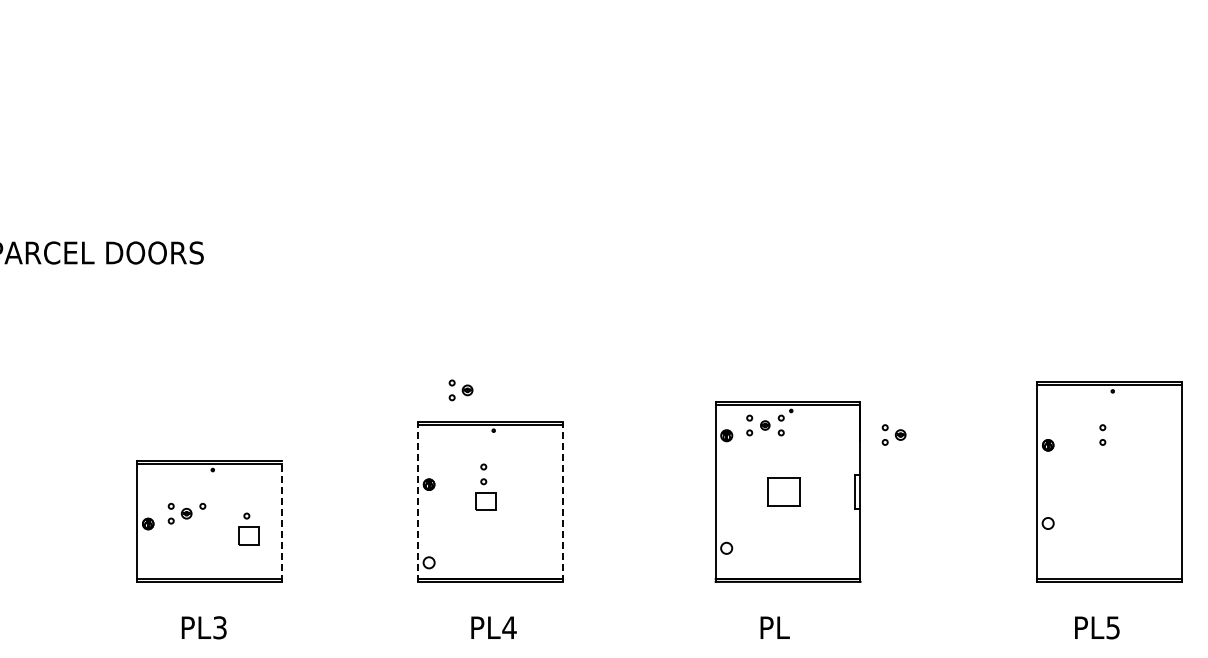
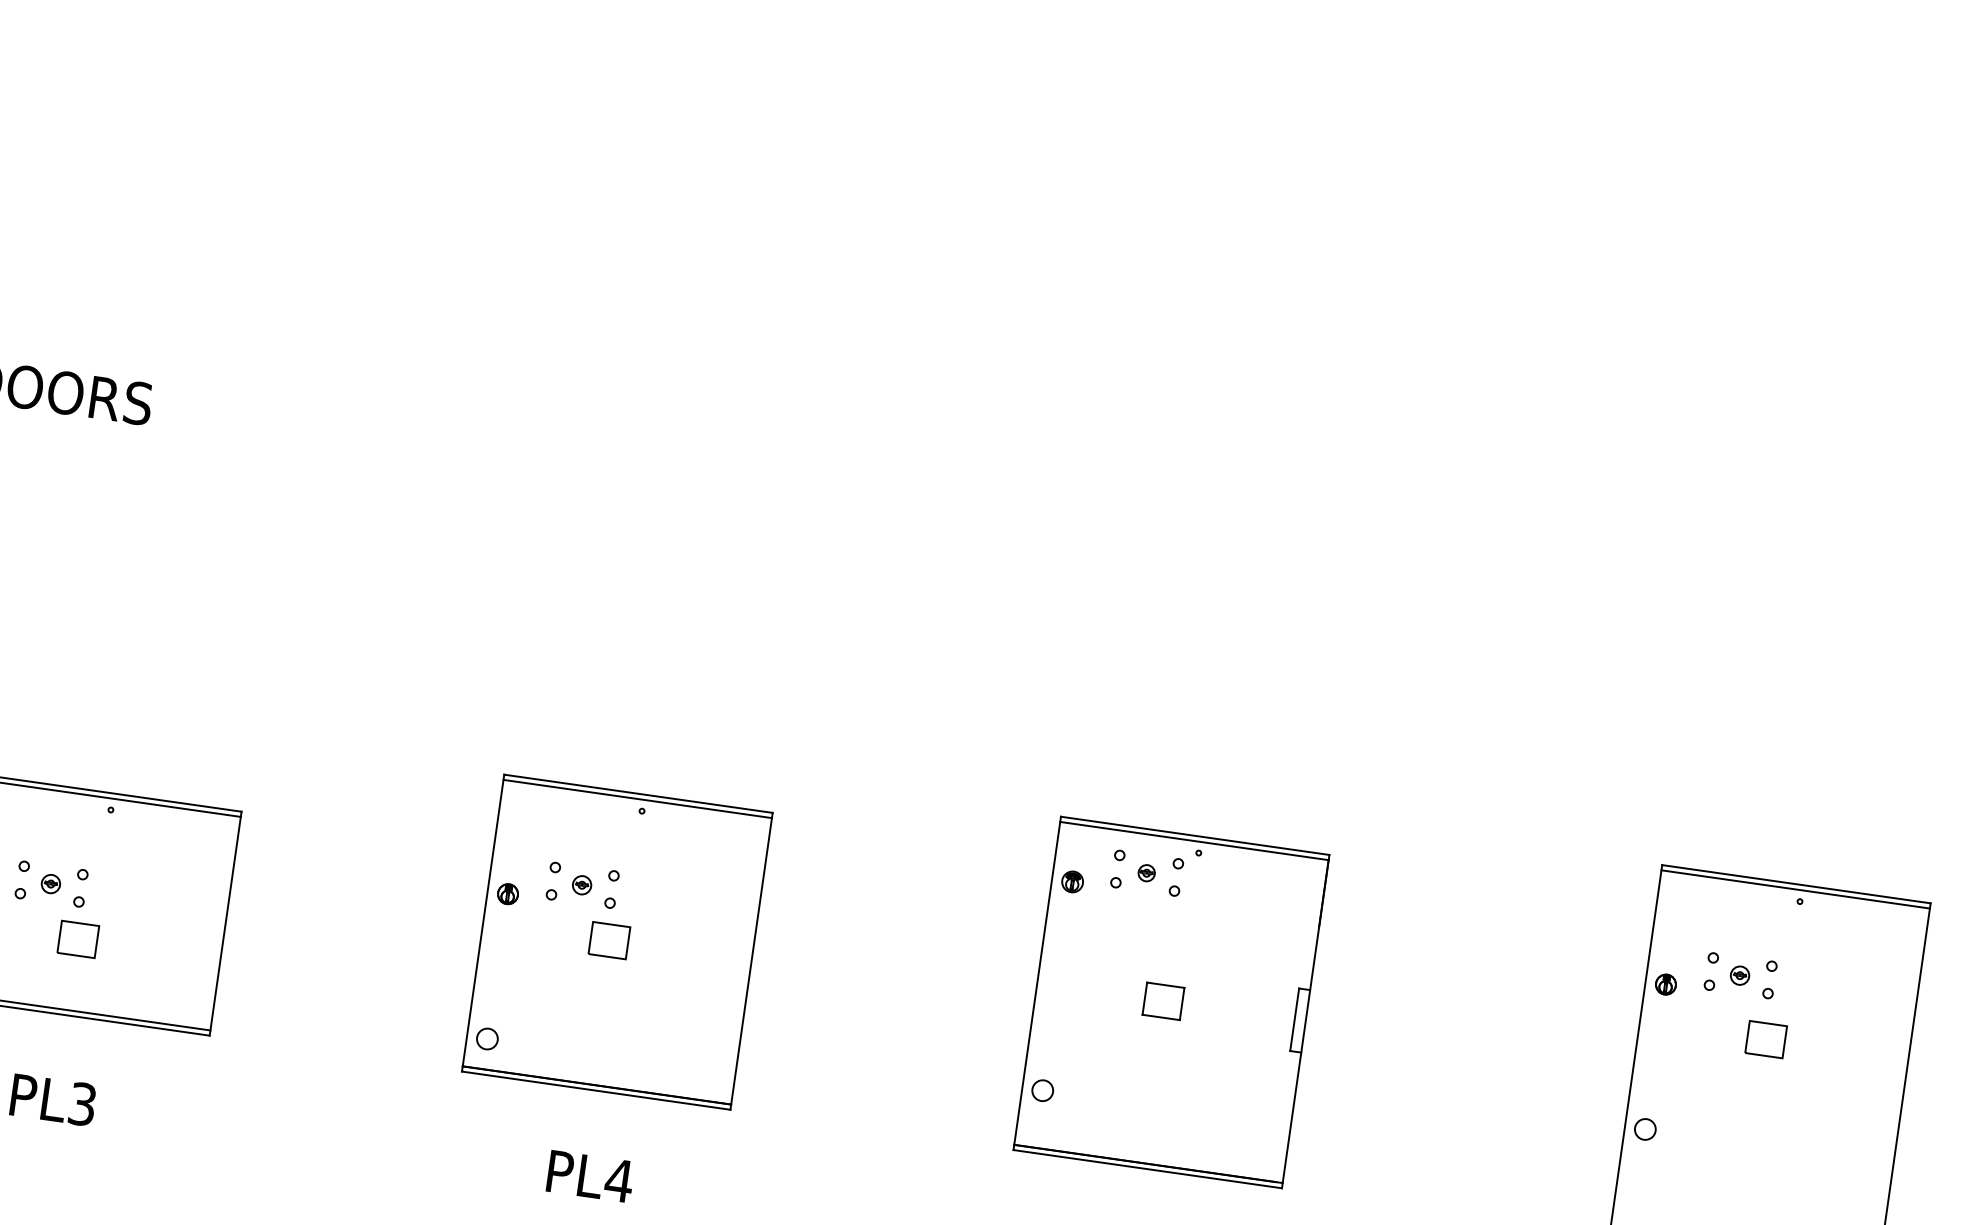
part: (460, 390) -> (568, 883), moved
part: (893, 434) -> (1726, 972), moved
part: (1104, 466) -> (1764, 1038), added
part: (783, 491) -> (1163, 1000), size x0.62
line: (418, 501) -> (483, 922), dashed -> solid
line: (562, 501) -> (750, 960), dashed -> solid
line: (282, 521) -> (226, 923), dashed -> solid
part: (248, 528) -> (78, 925), moved

